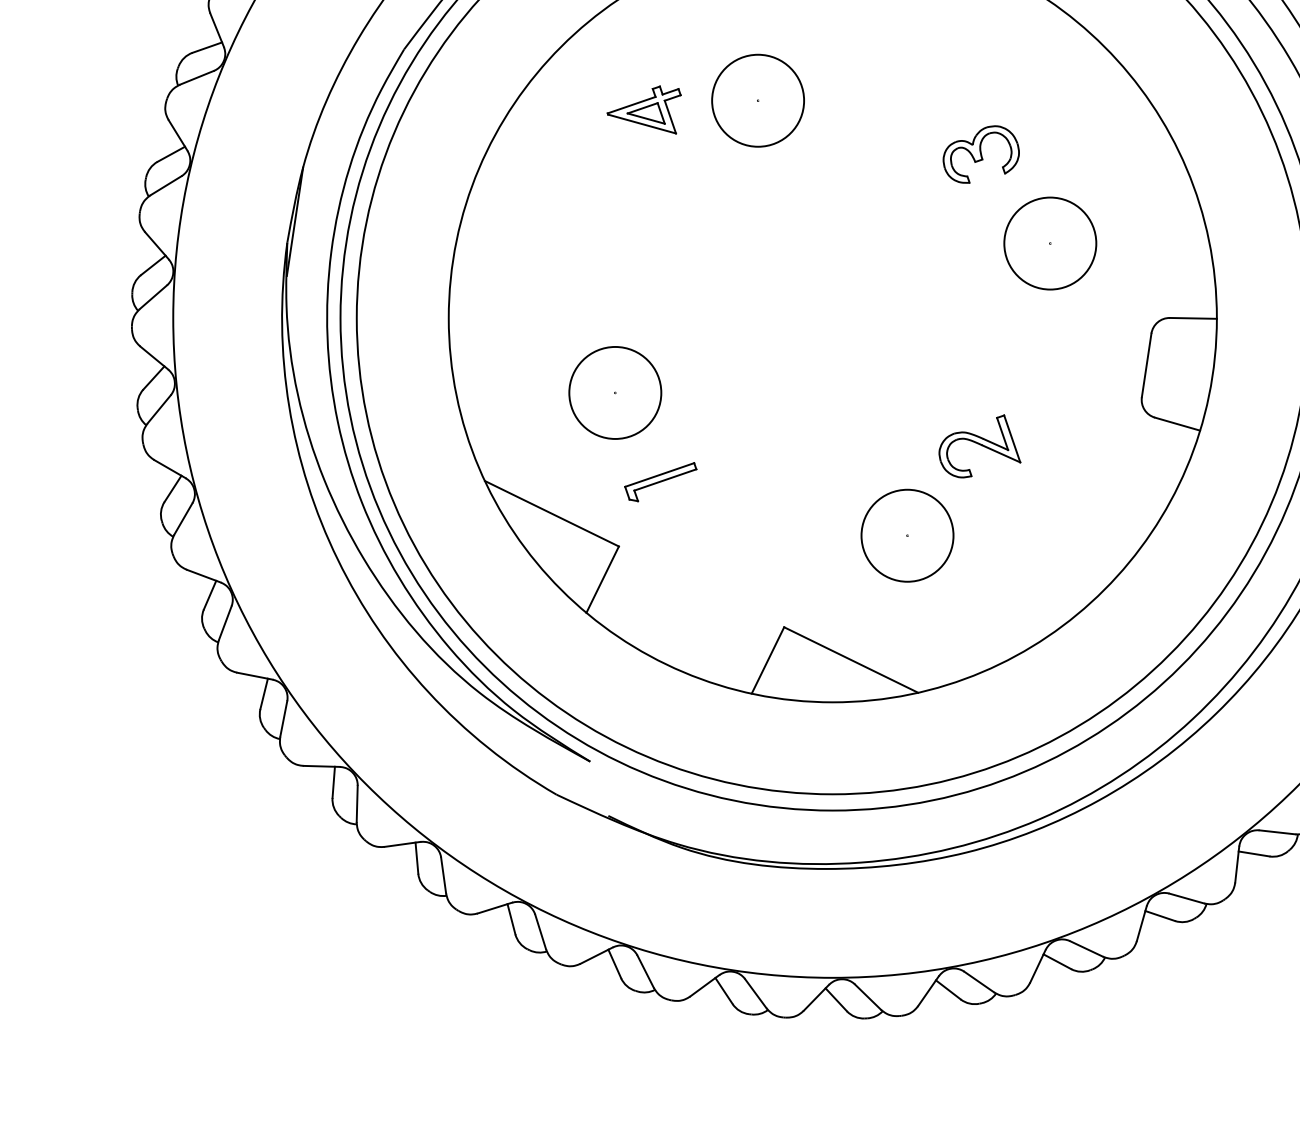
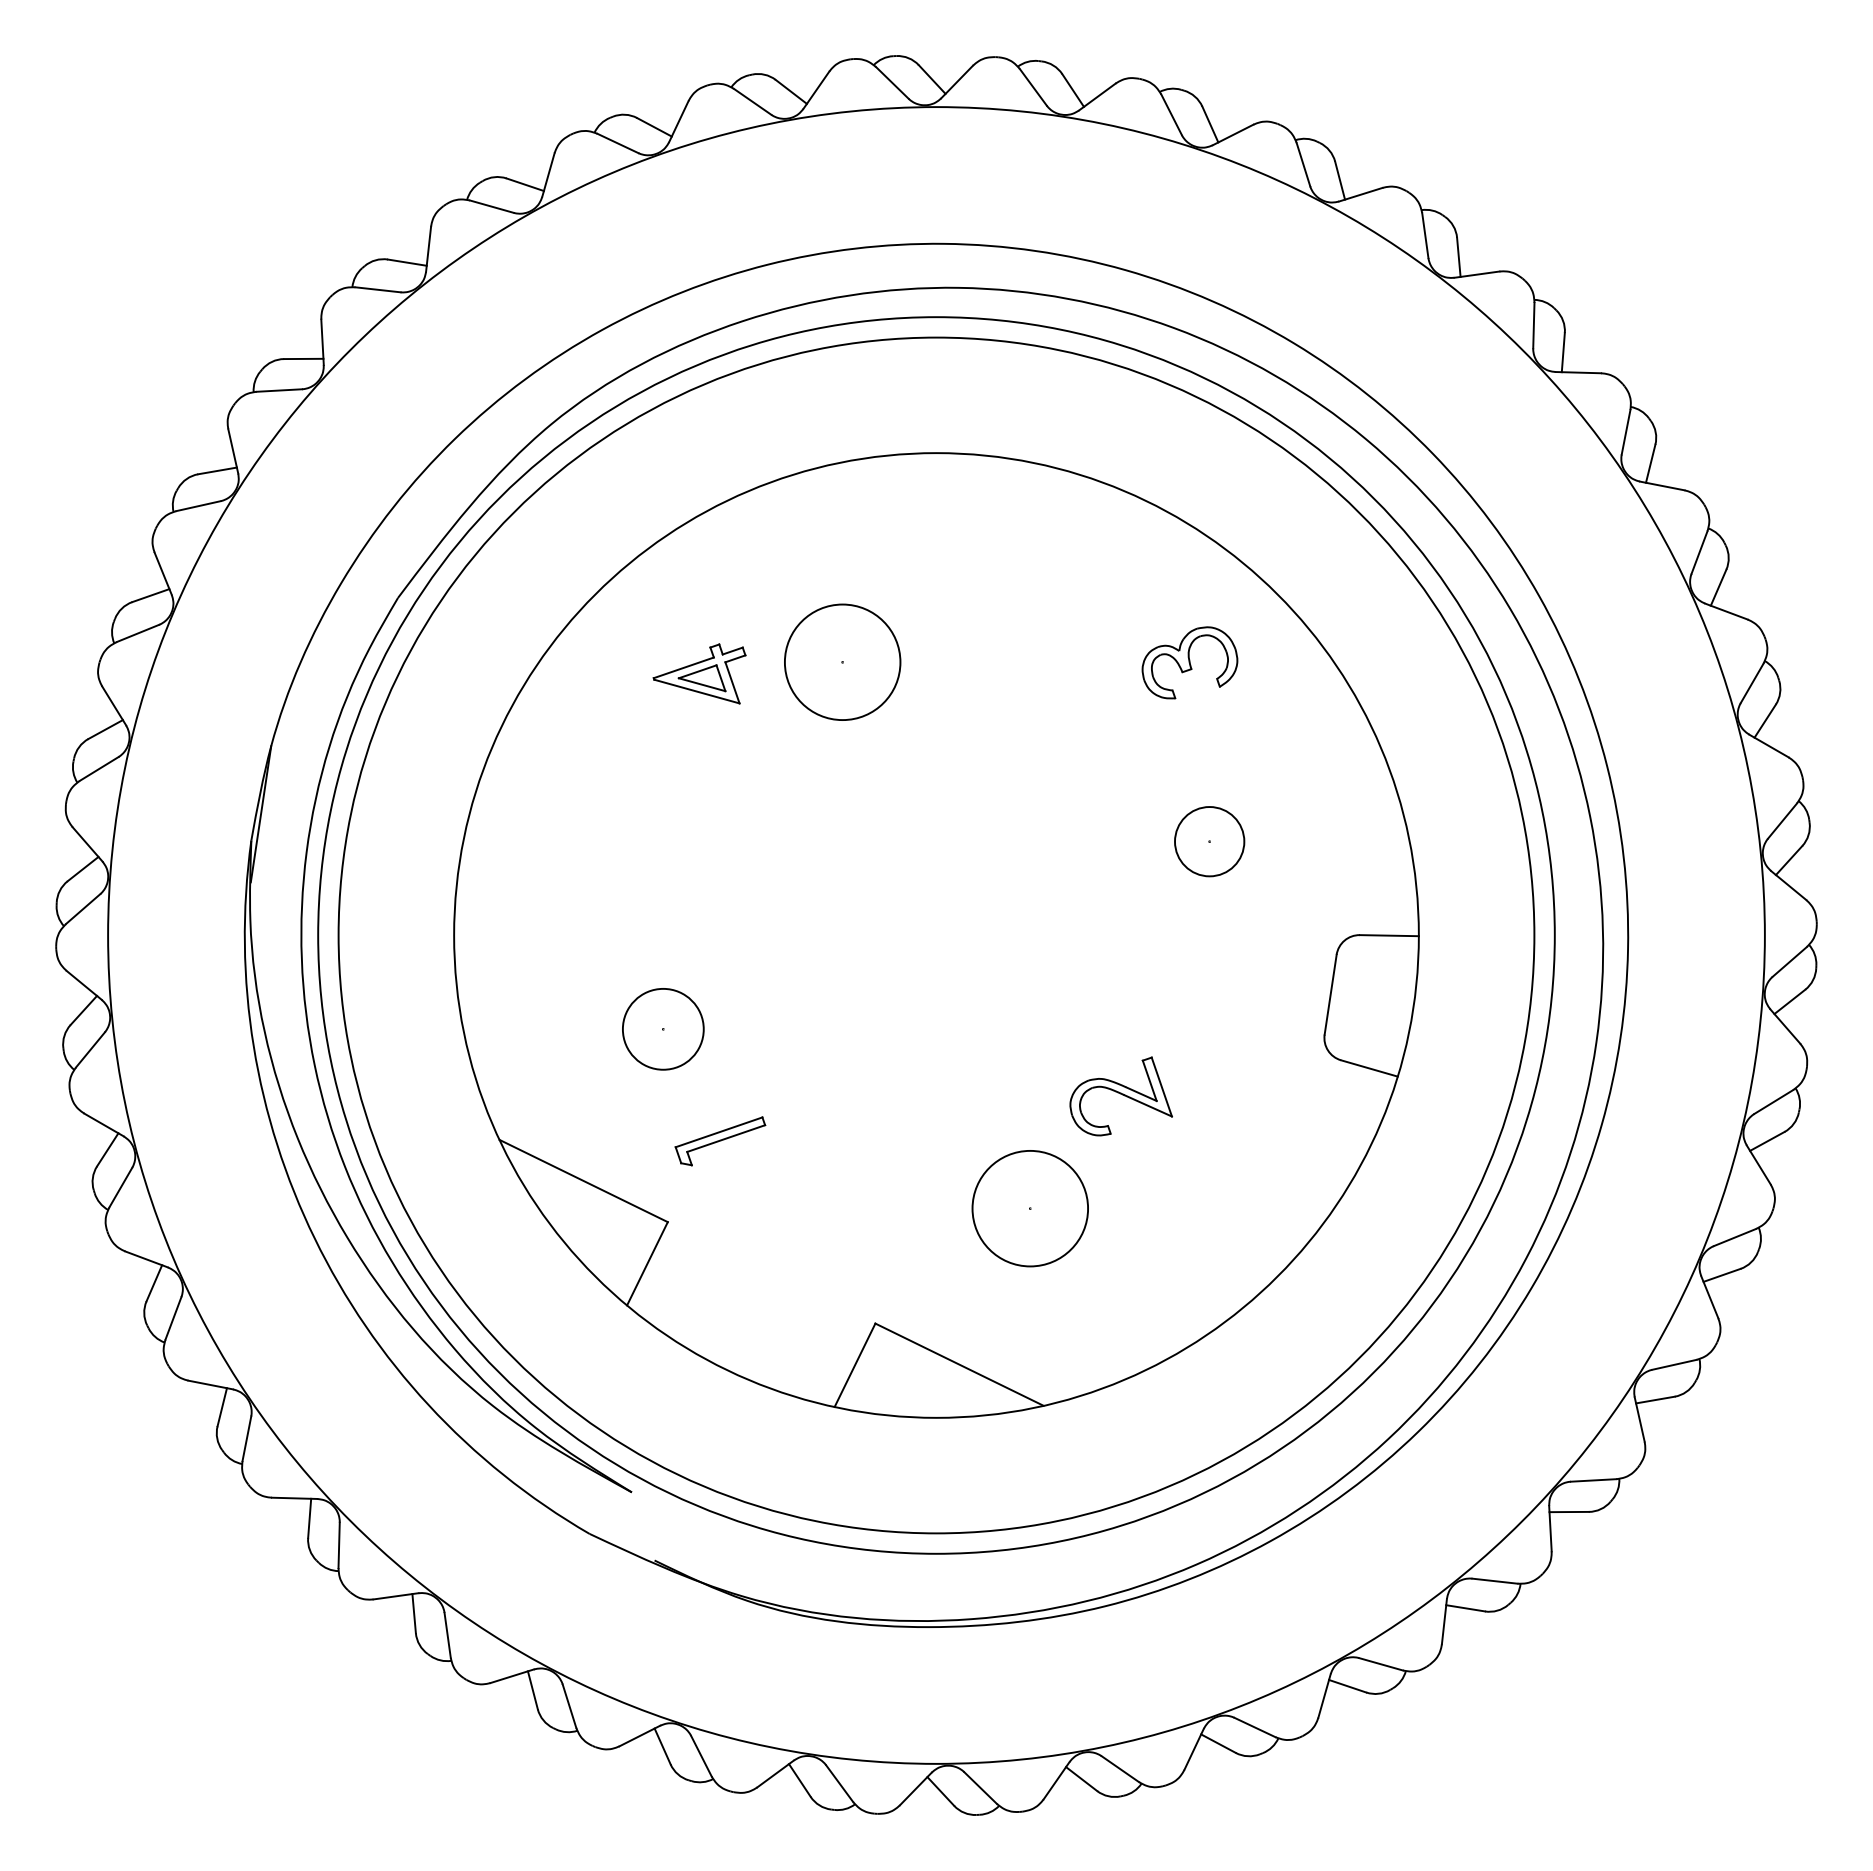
part: (980, 154) -> (1189, 662), moved
circle: (1050, 243) -> (1209, 841), size x0.6
circle: (615, 393) -> (663, 1029), size x0.7

